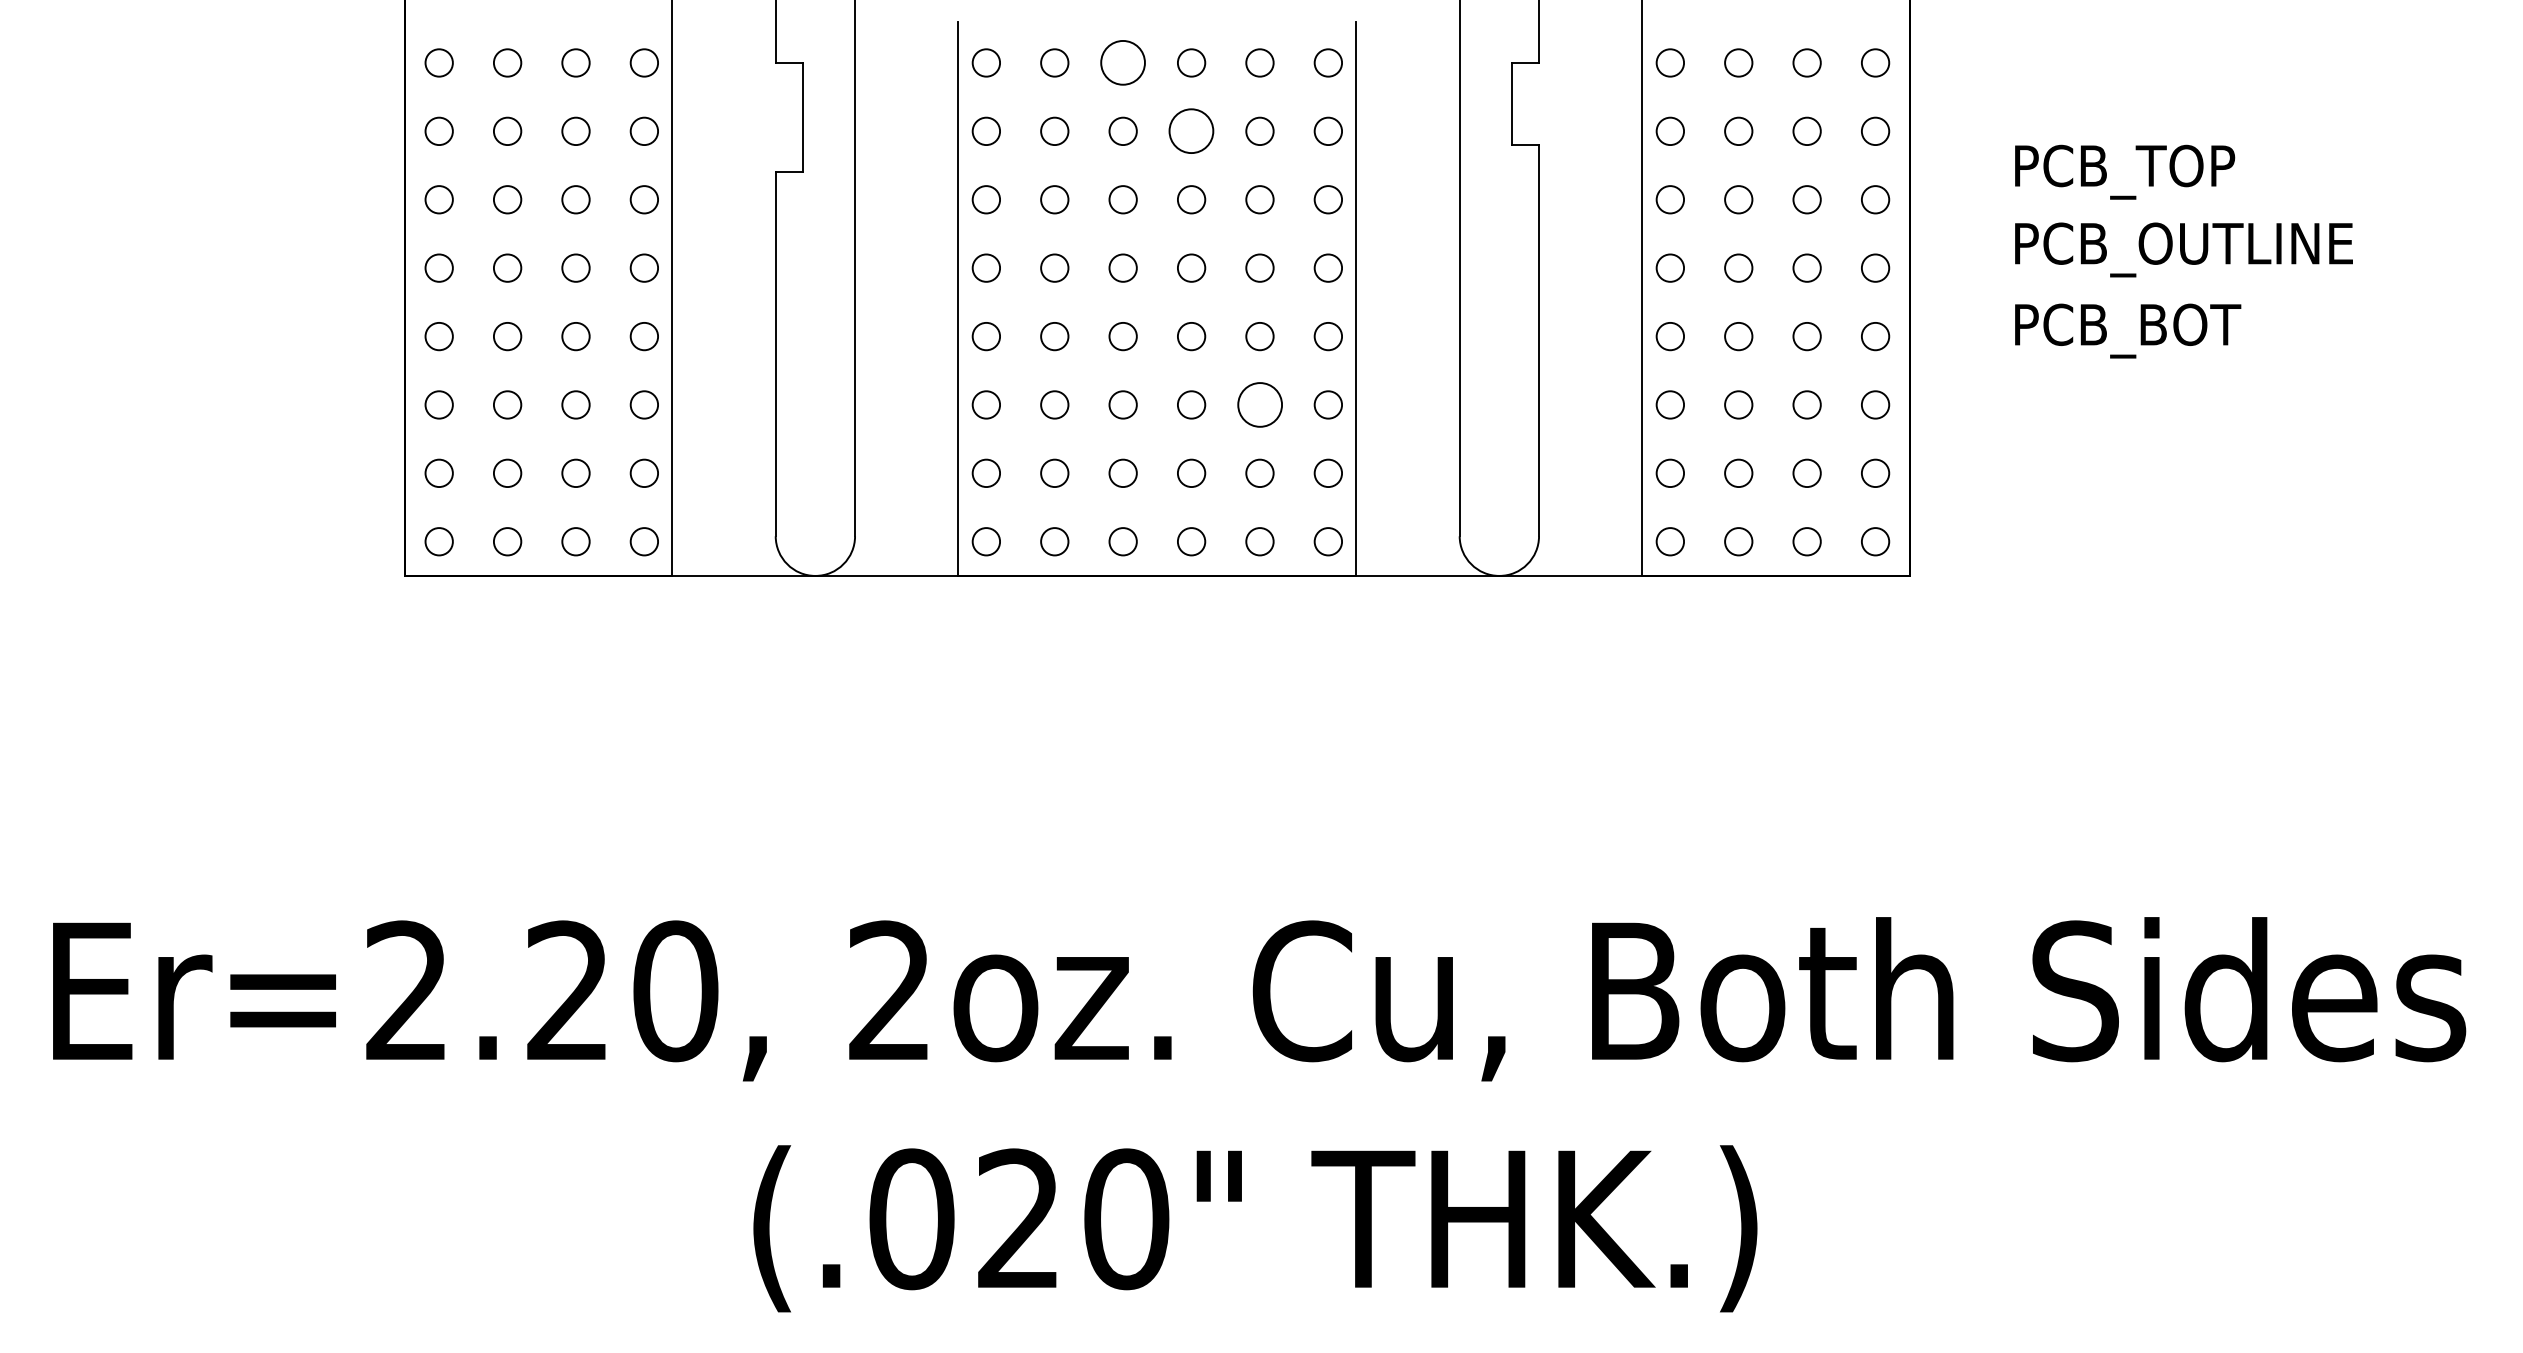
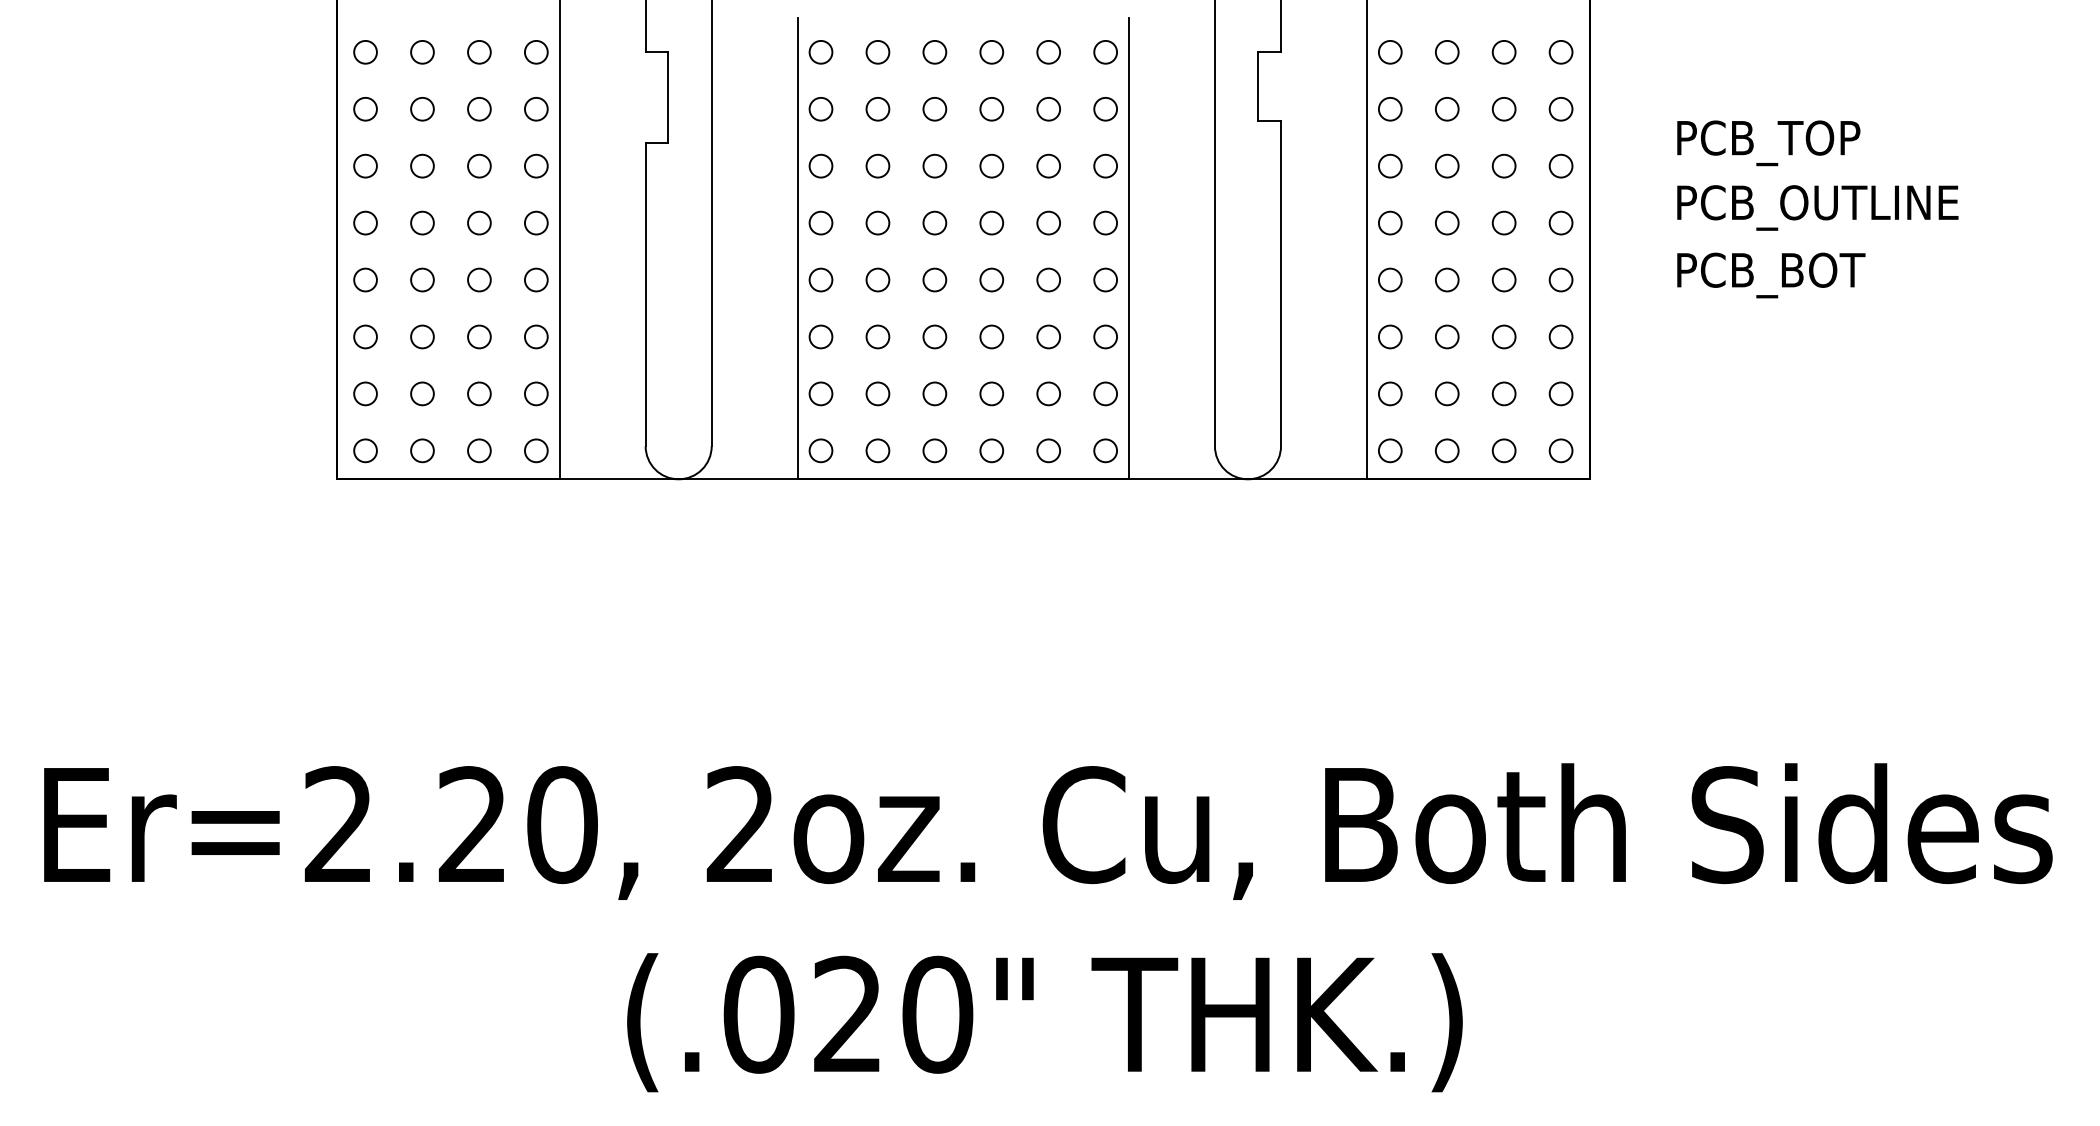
circle: (1122, 63) -> (934, 52), size x0.62
circle: (1191, 131) -> (991, 109), size x0.62
circle: (1259, 404) -> (1048, 336), size x0.62

